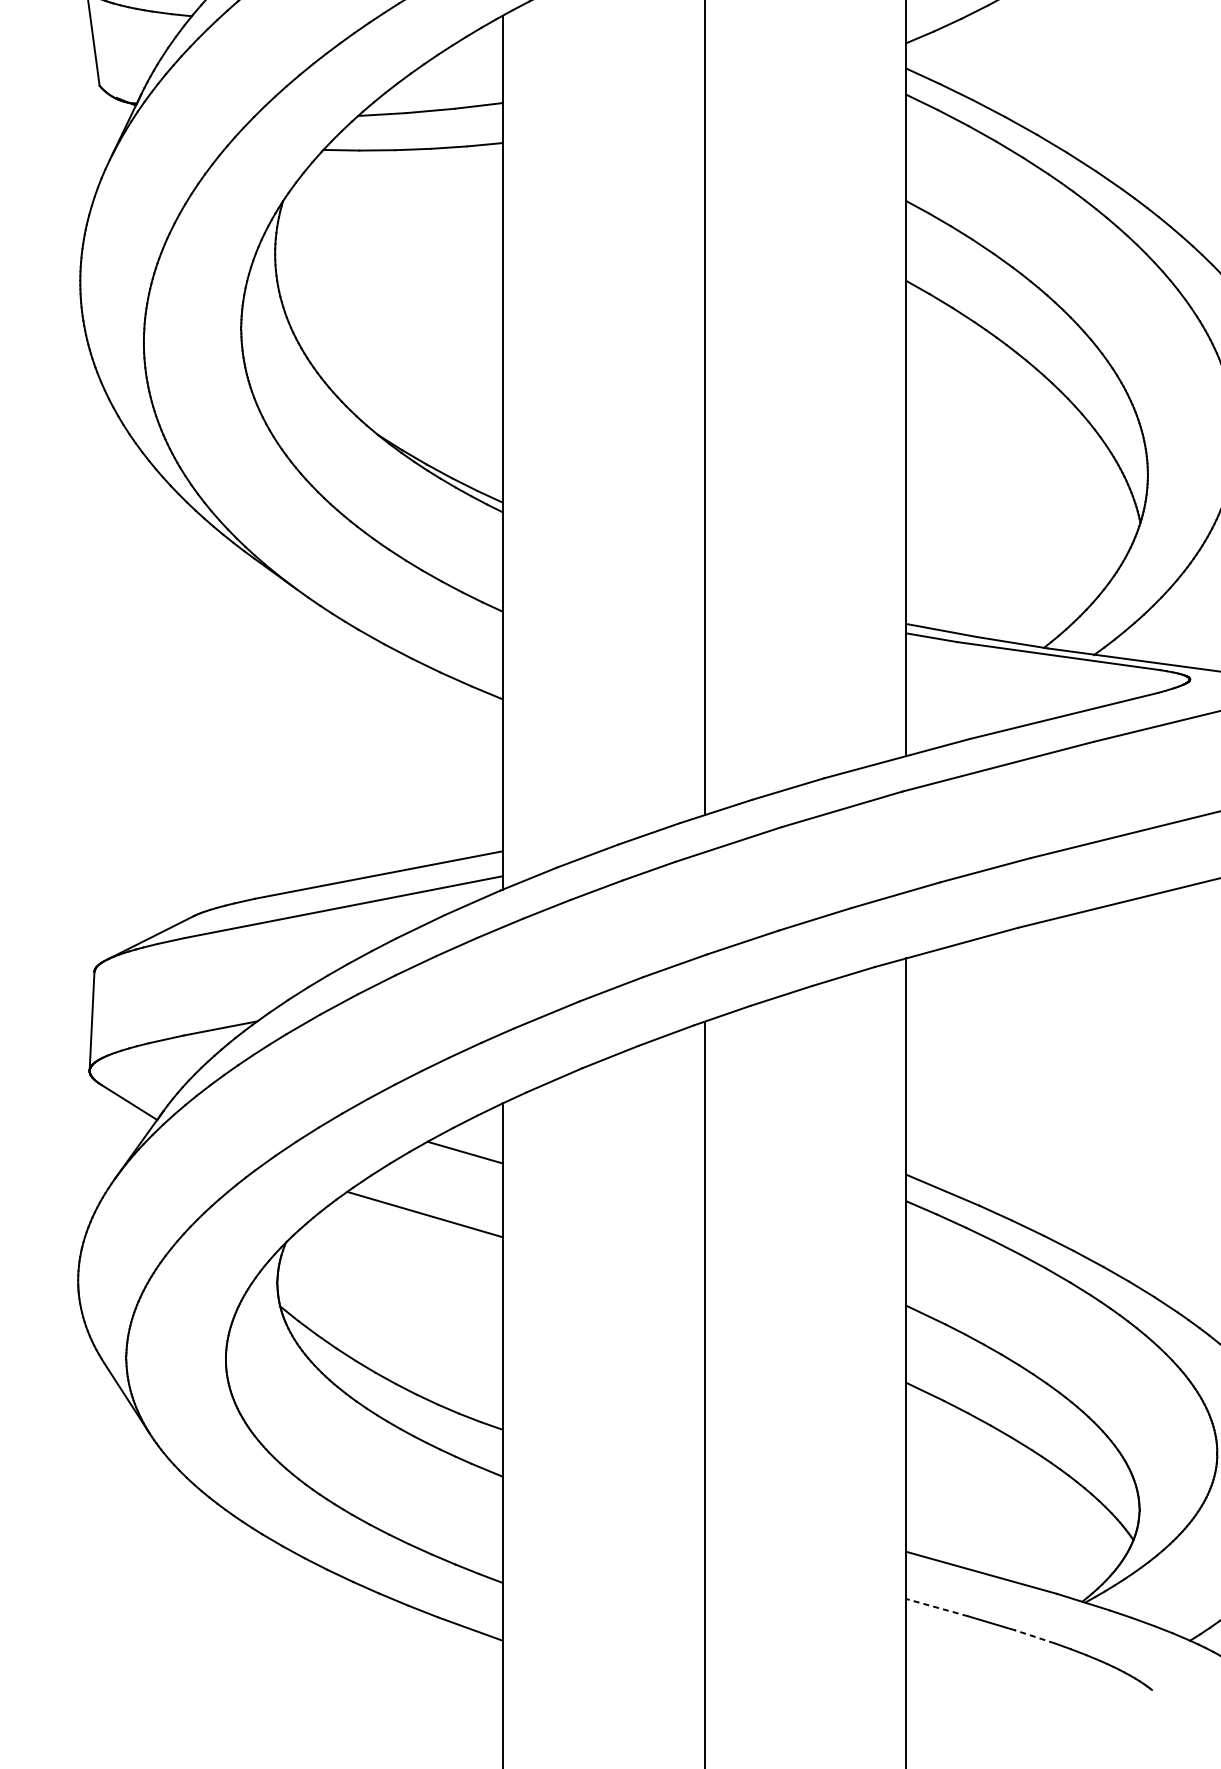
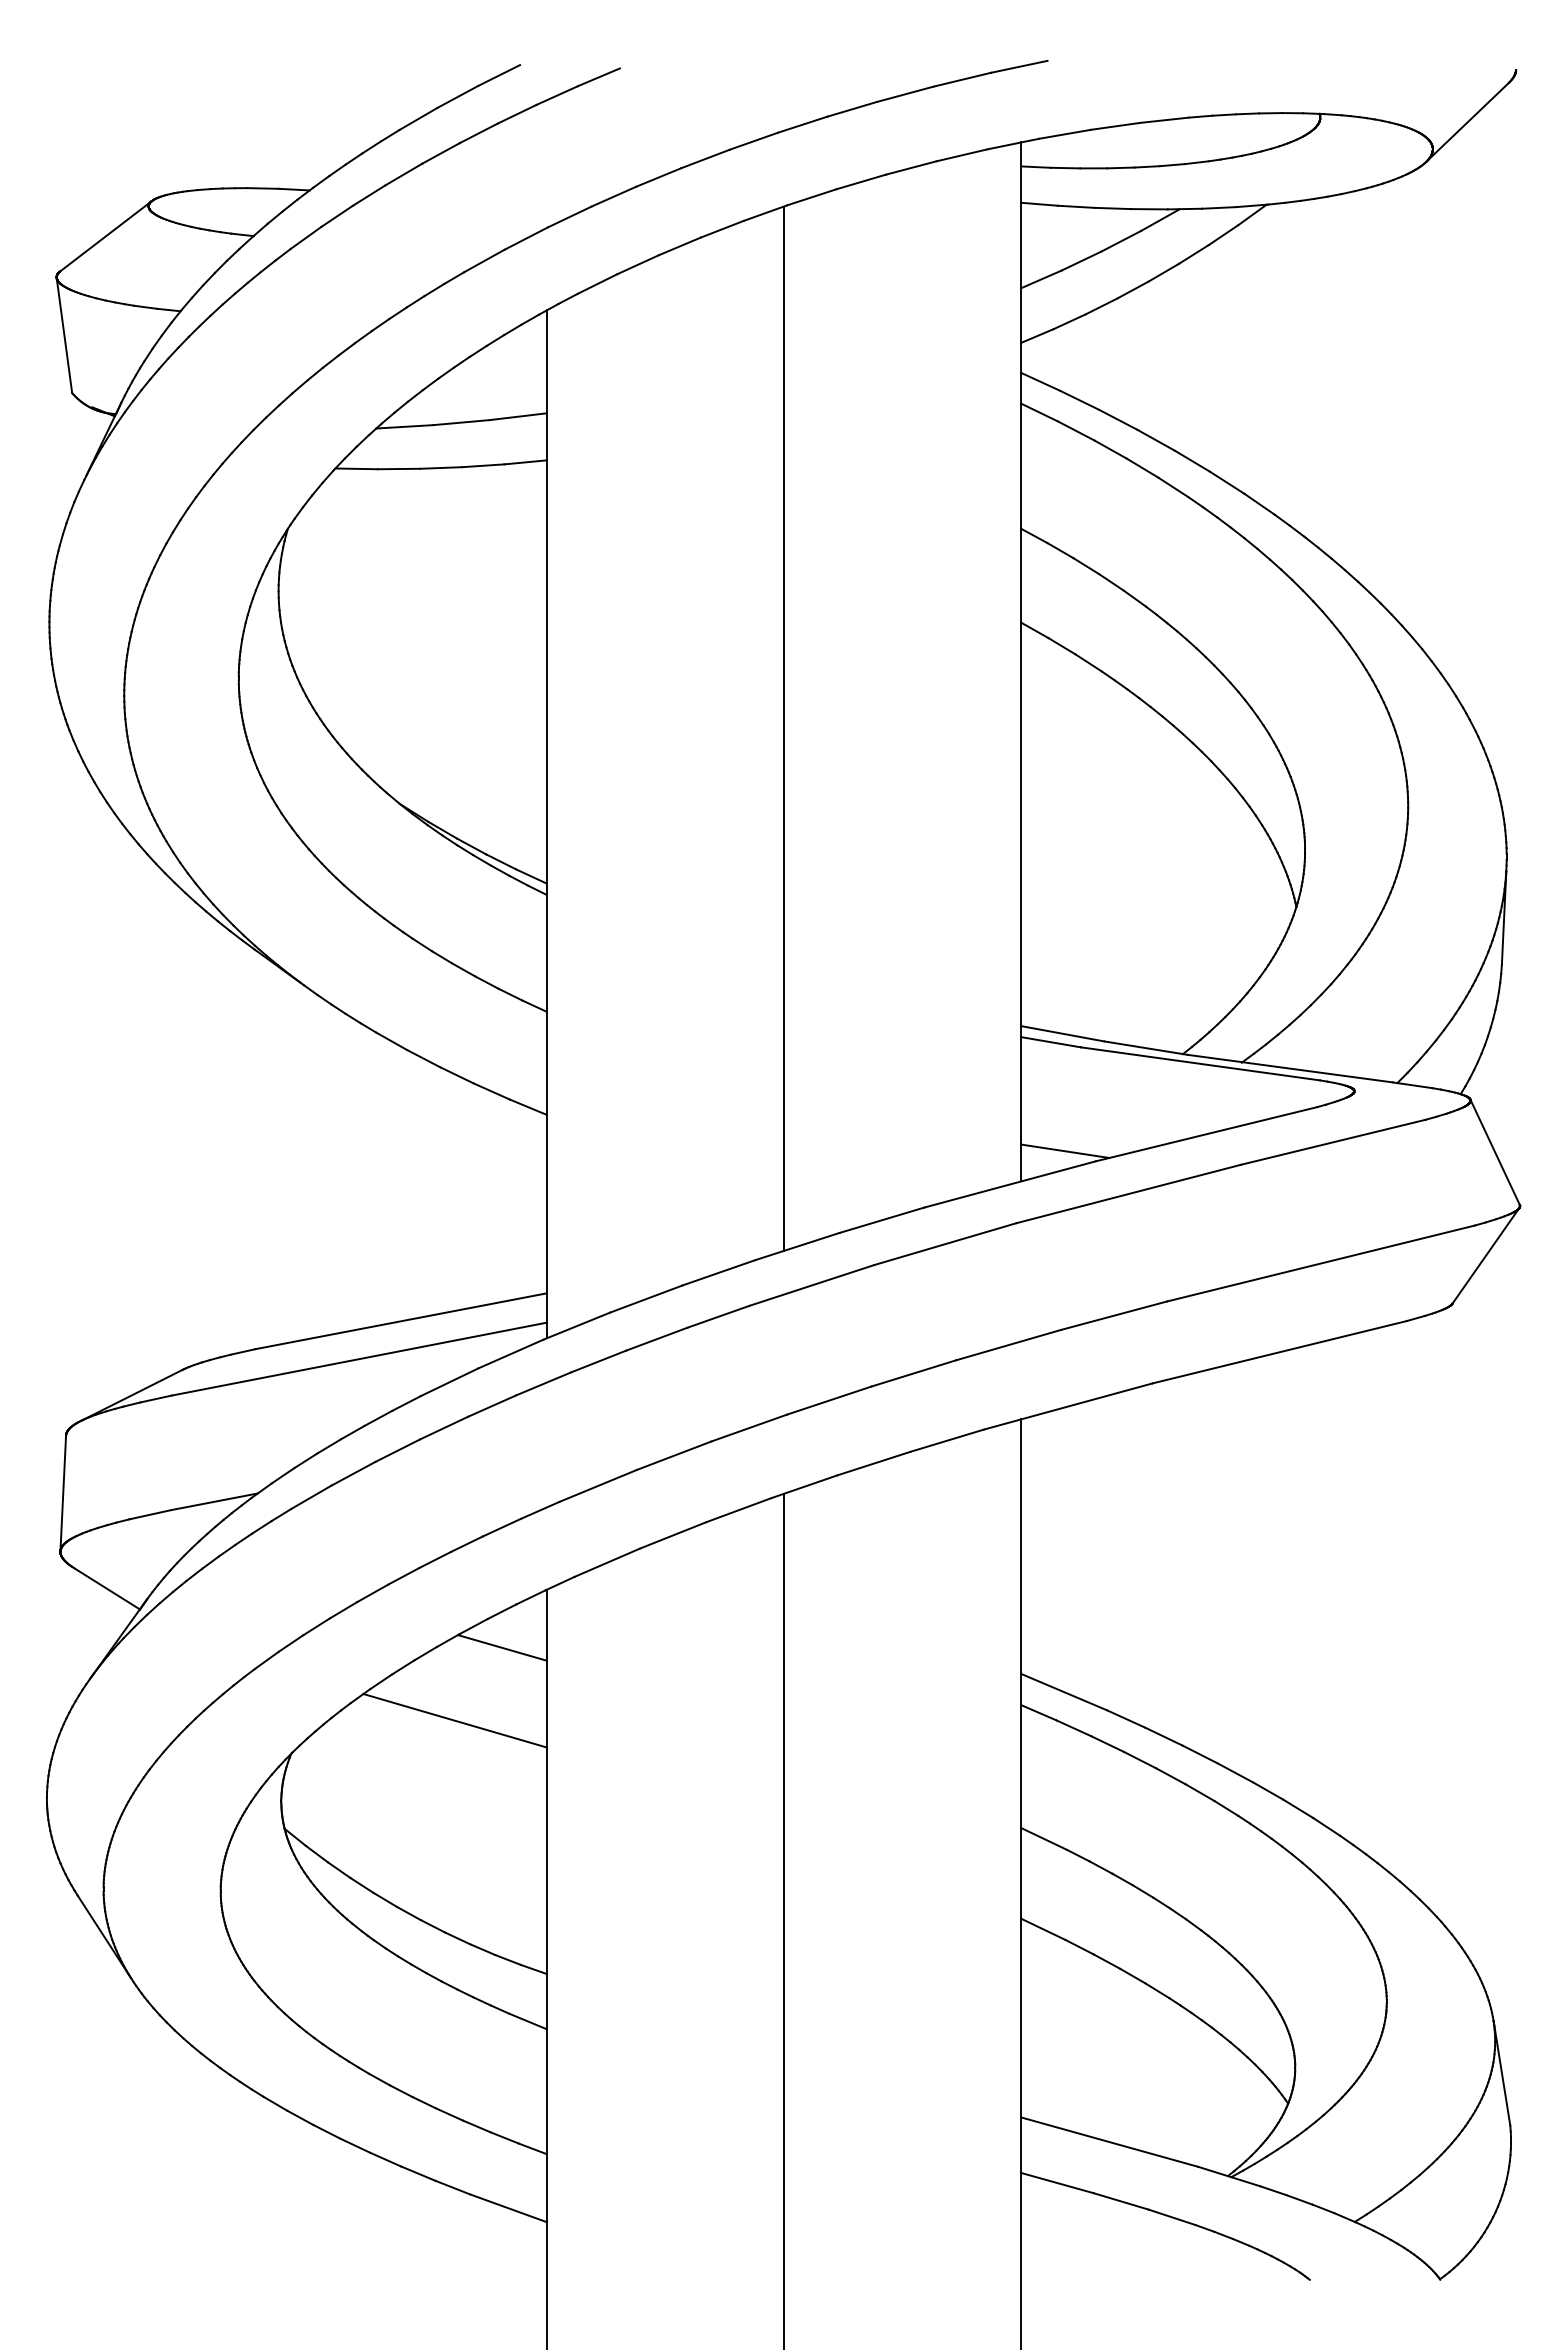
line: (944, 729) -> (1065, 1150), added
line: (937, 1608) -> (1057, 2183), dashed -> solid
line: (1035, 1636) -> (1172, 2217), dashed -> solid

